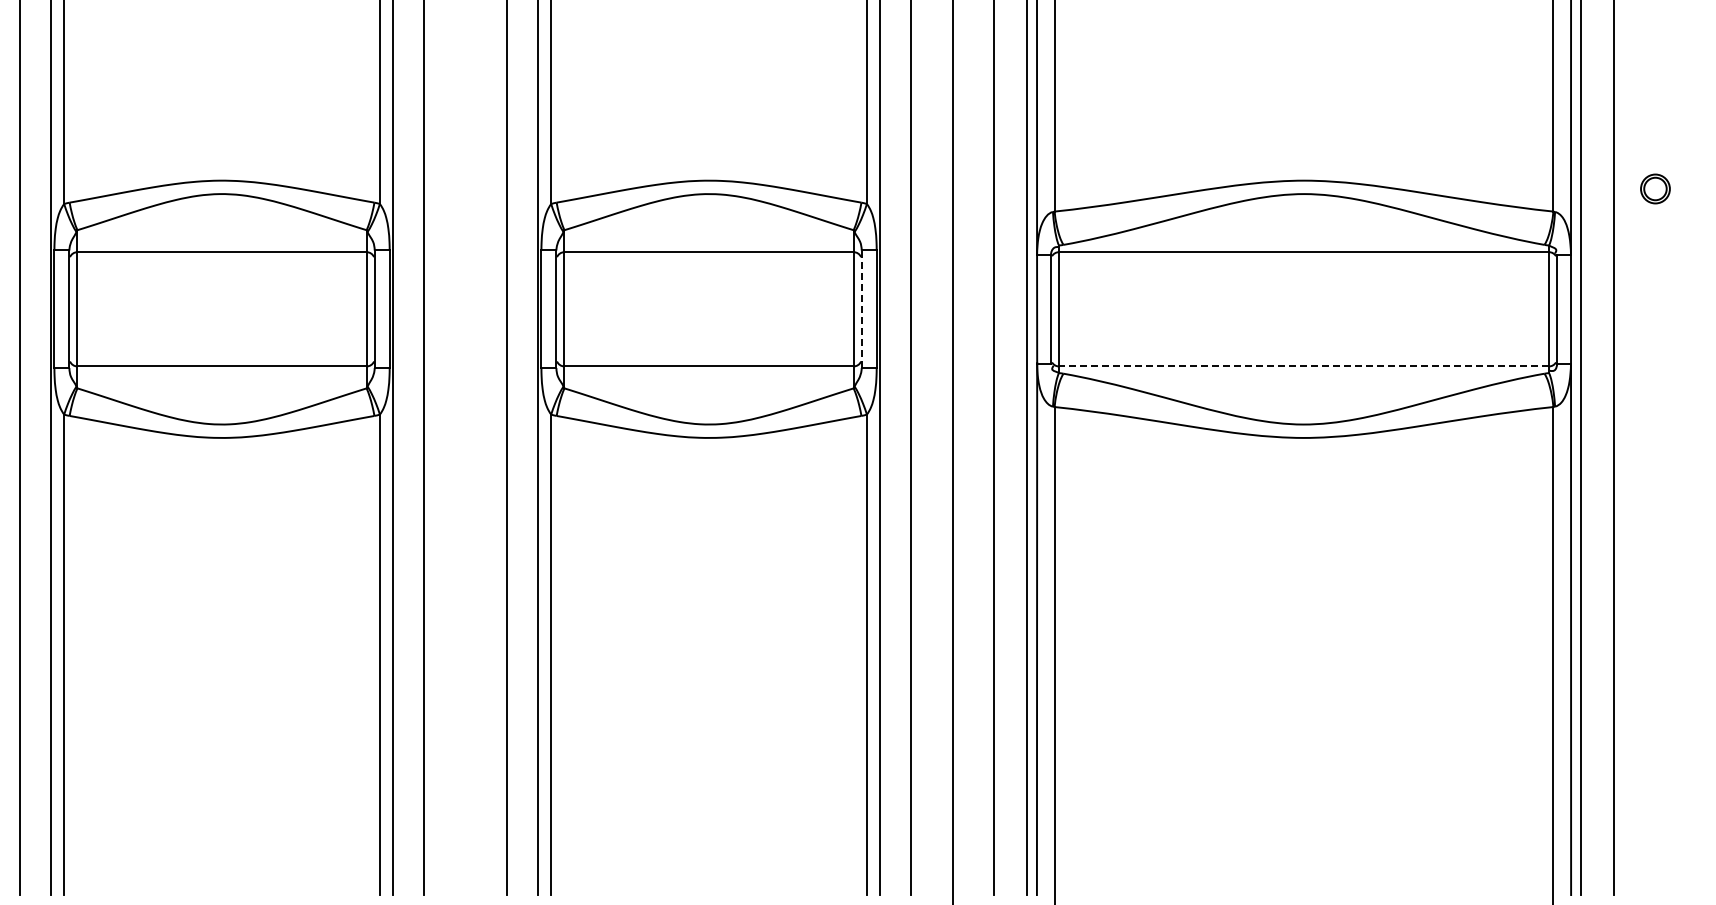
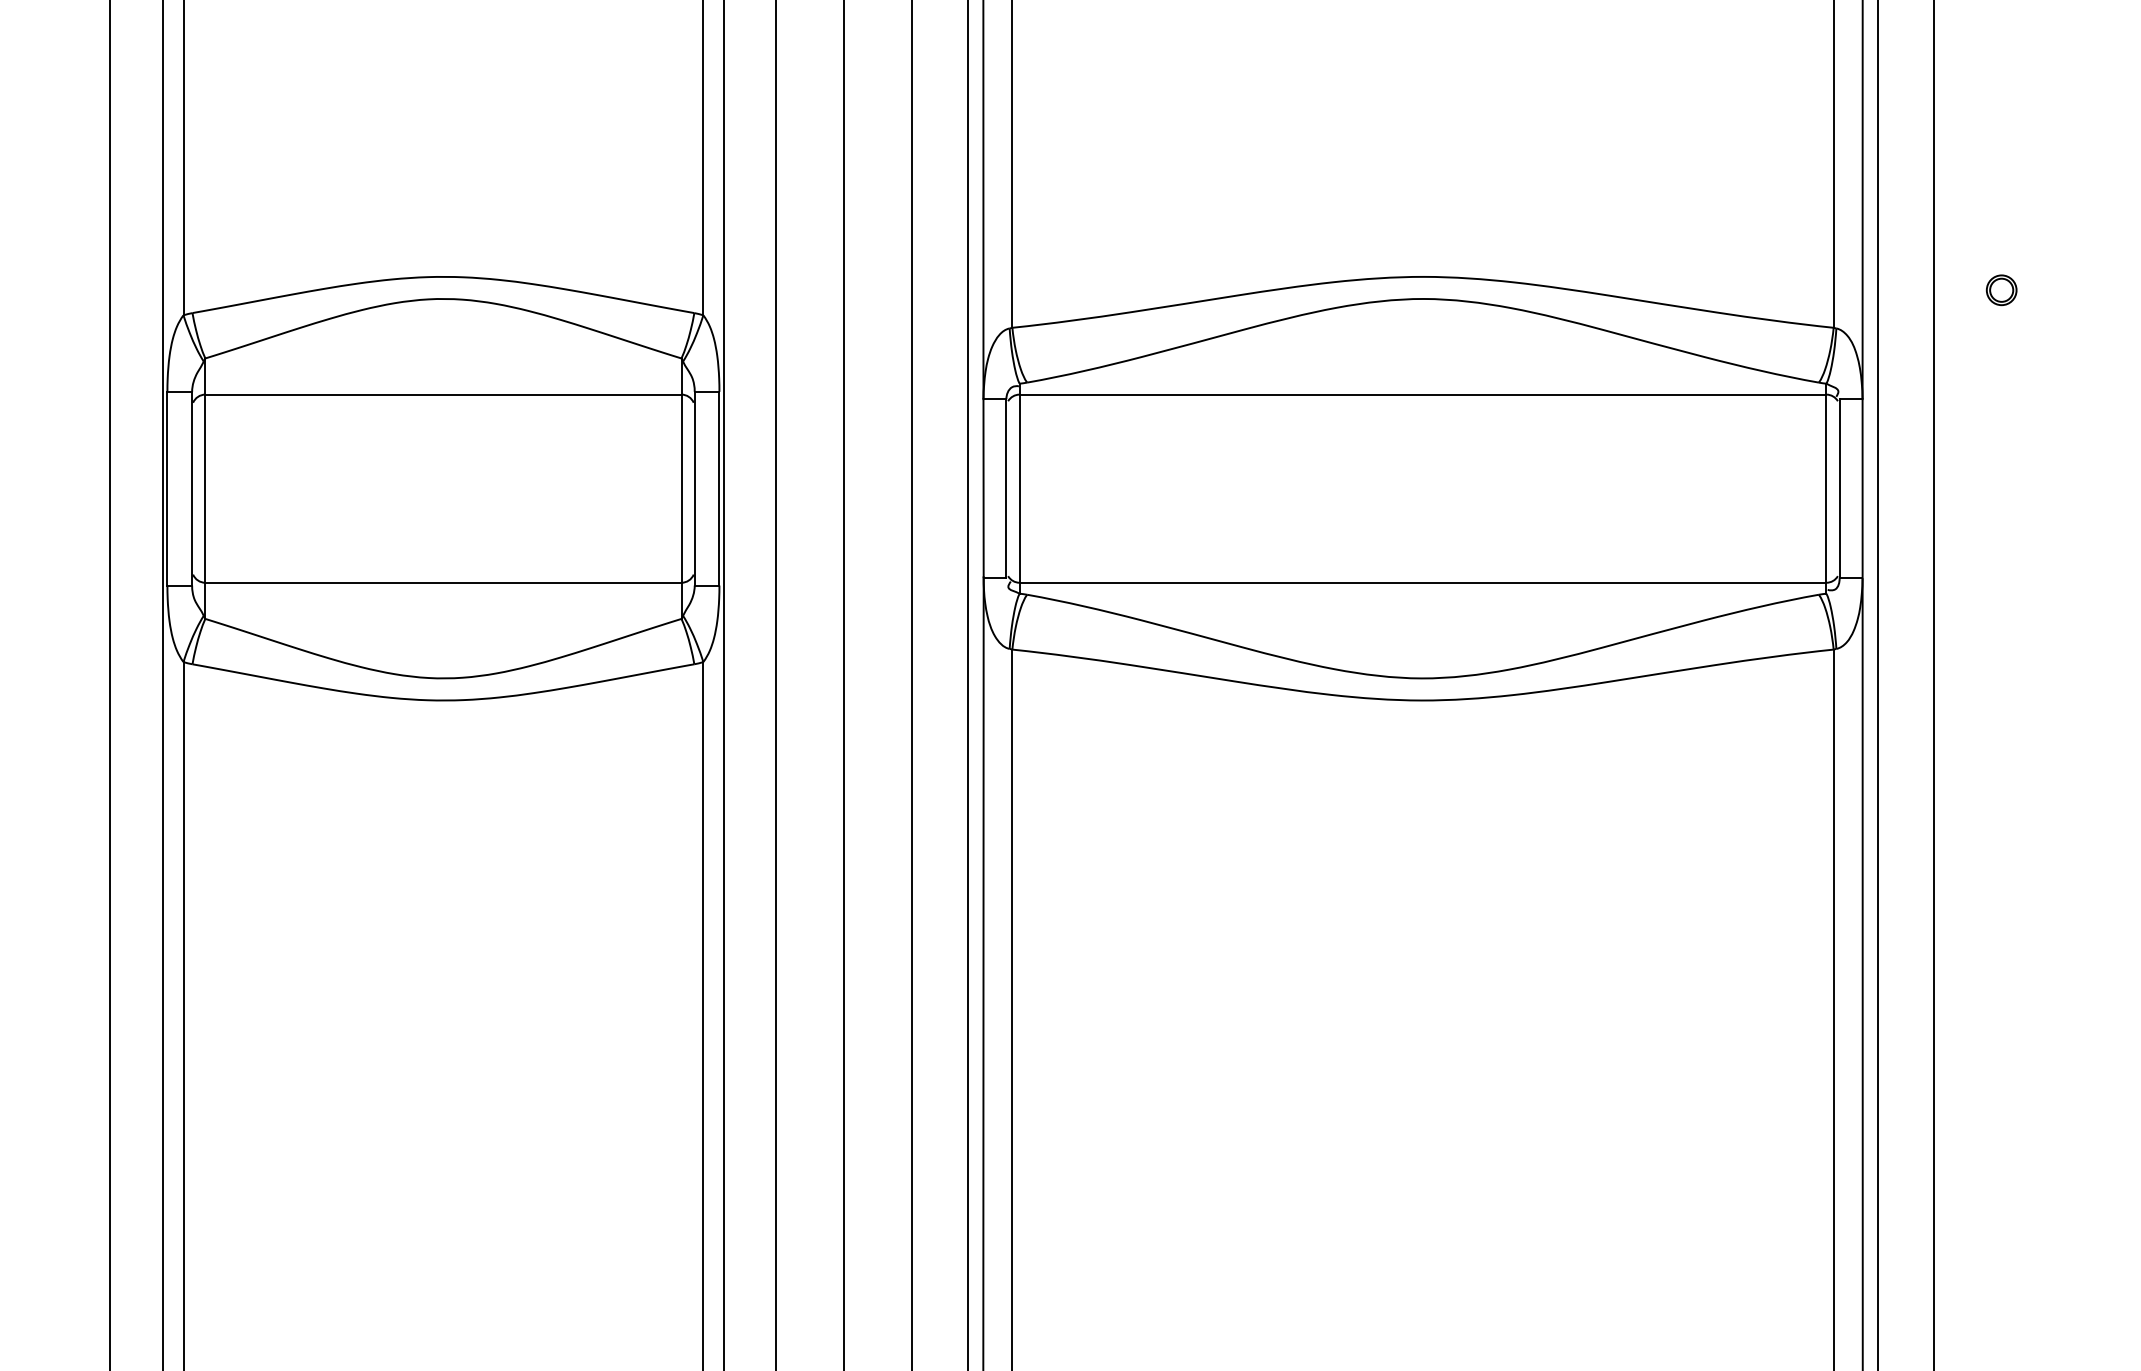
part: (1655, 188) -> (2001, 289), size x0.62
line: (861, 309) -> (694, 489), dashed -> solid
line: (1303, 366) -> (1422, 582), dashed -> solid

